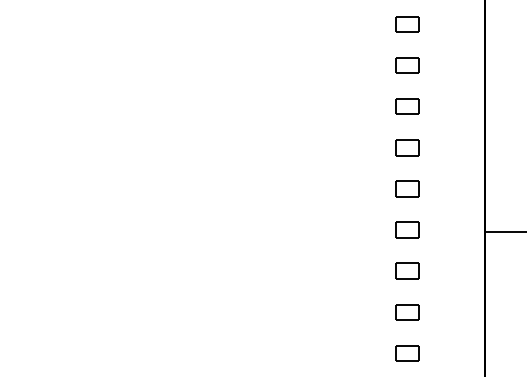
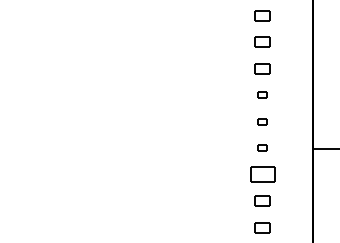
part: (406, 146) -> (262, 94), size x0.6
part: (406, 188) -> (262, 121), size x0.6
part: (406, 228) -> (262, 147), size x0.6
part: (406, 270) -> (262, 174), size x1.6

